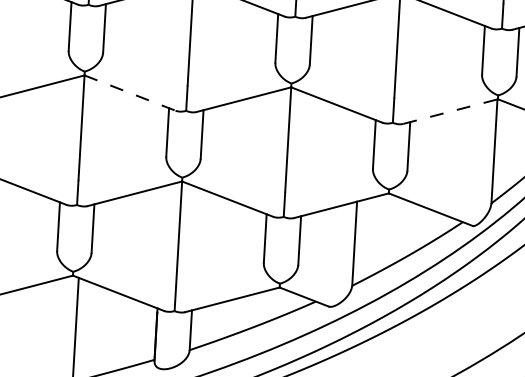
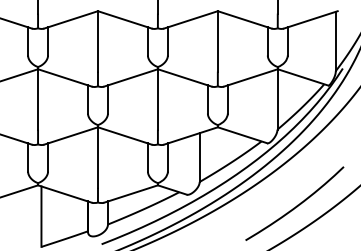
line: (130, 94) -> (65, 78), dashed -> solid
line: (451, 110) -> (251, 77), dashed -> solid

